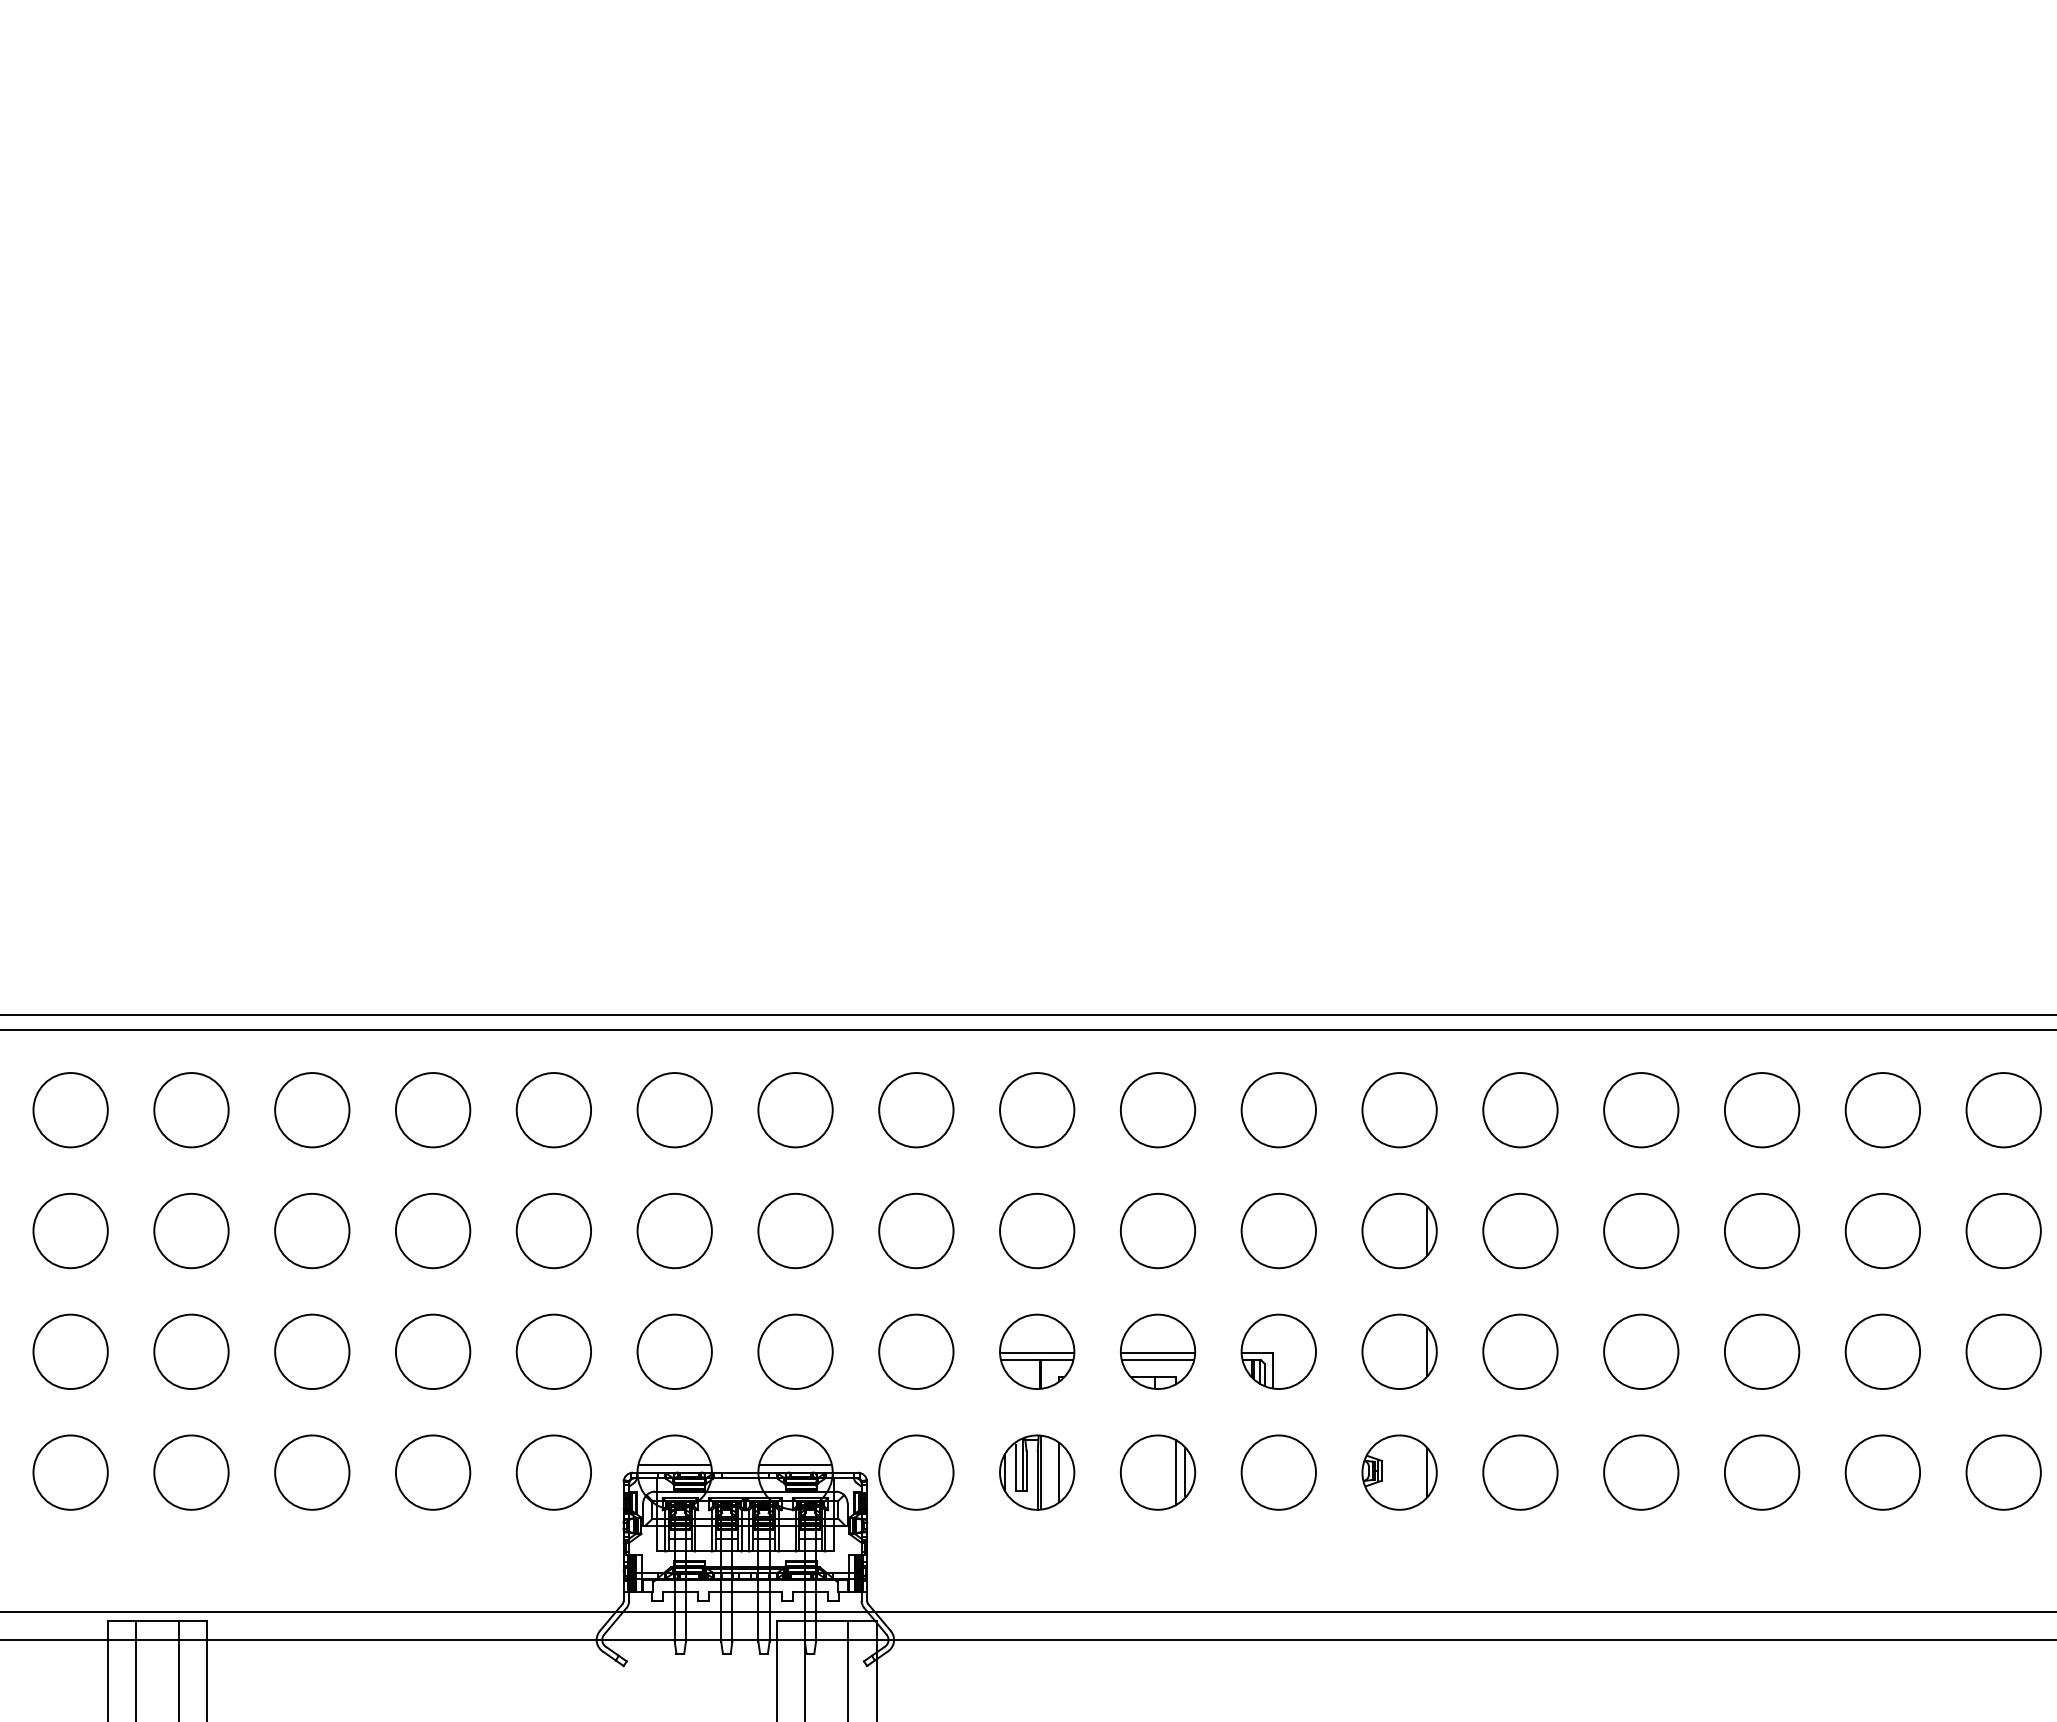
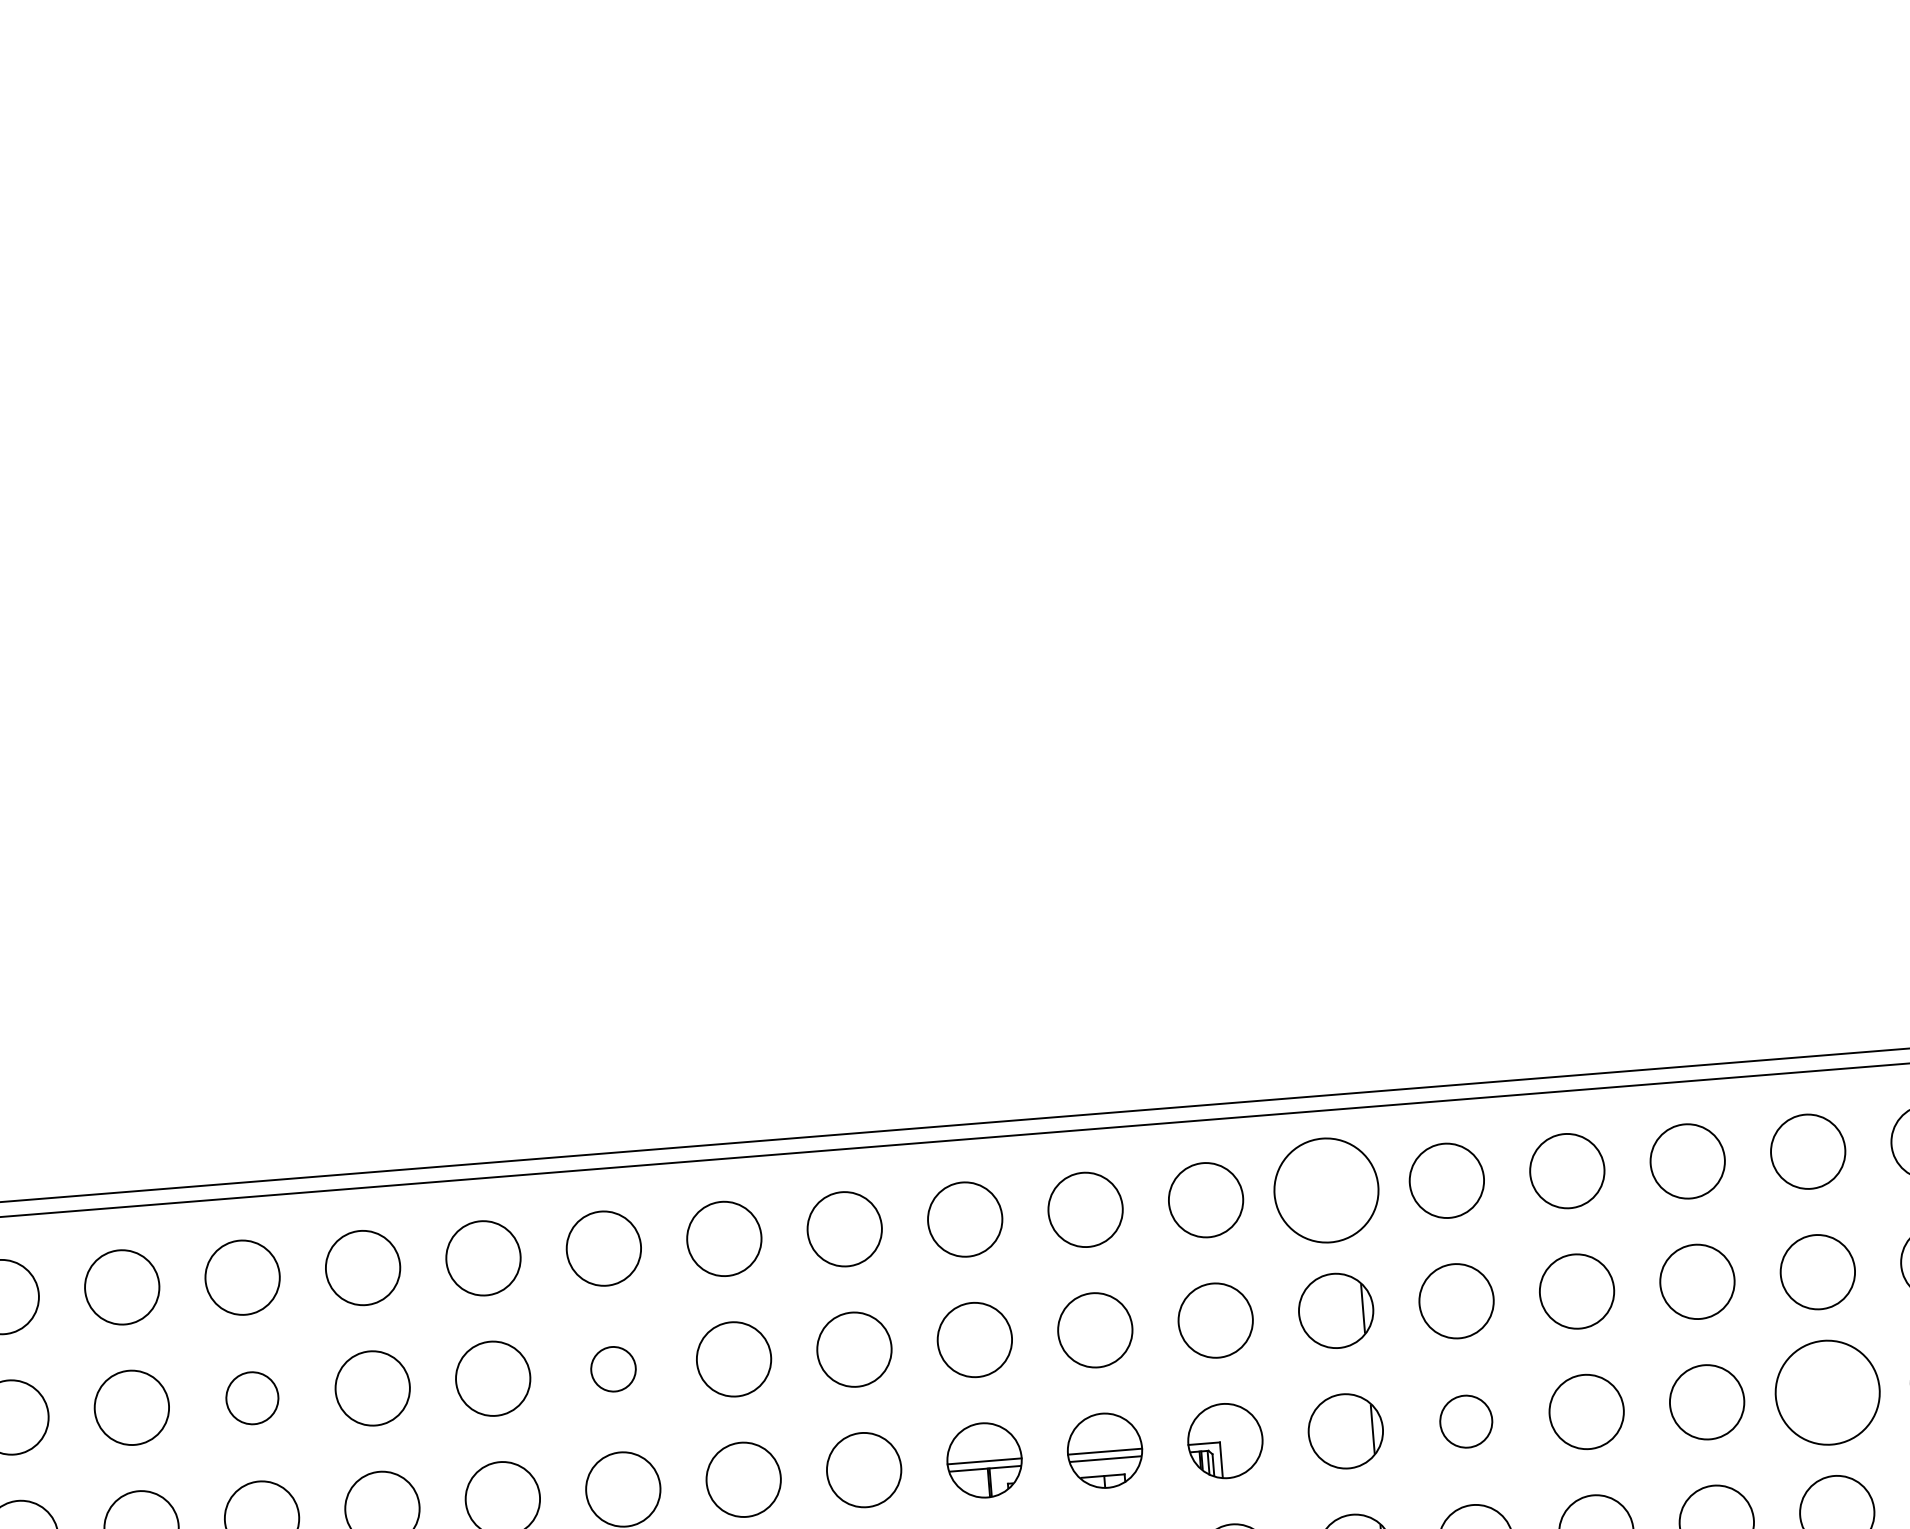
circle: (1399, 1110) -> (1326, 1190), size x1.4
circle: (312, 1231) -> (252, 1398), size x0.7
circle: (674, 1231) -> (613, 1369), size x0.6
circle: (1520, 1351) -> (1466, 1421), size x0.7
circle: (1882, 1351) -> (1827, 1392), size x1.4

